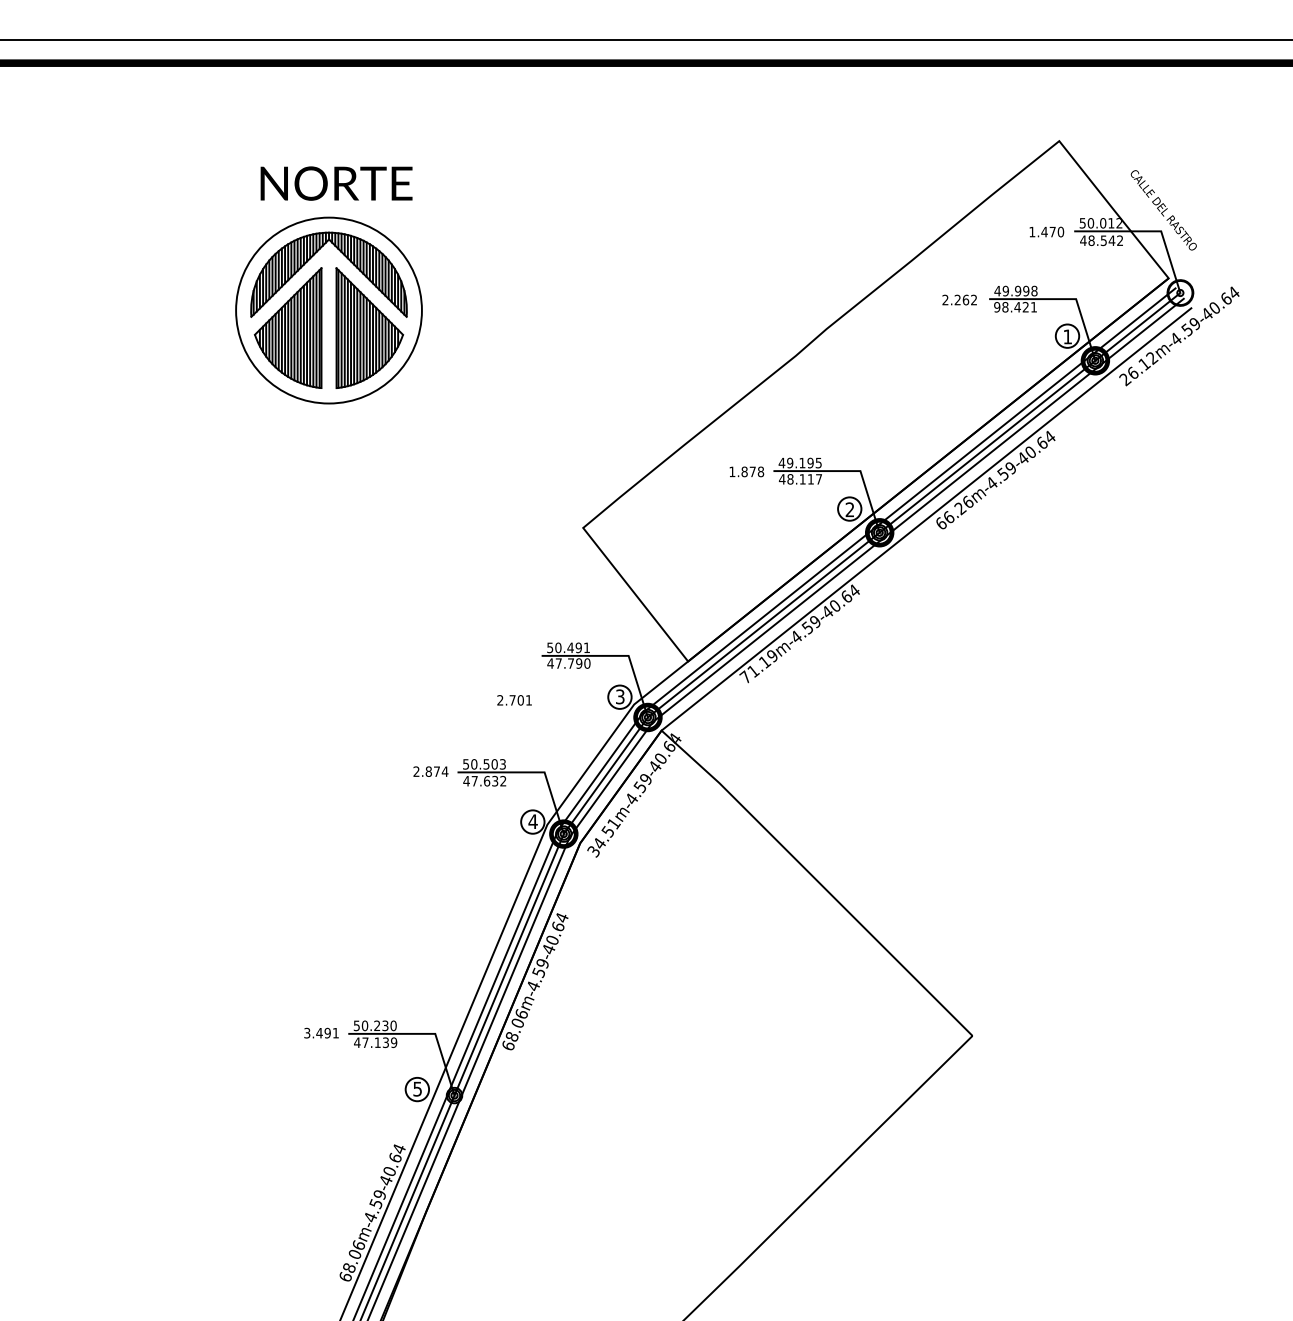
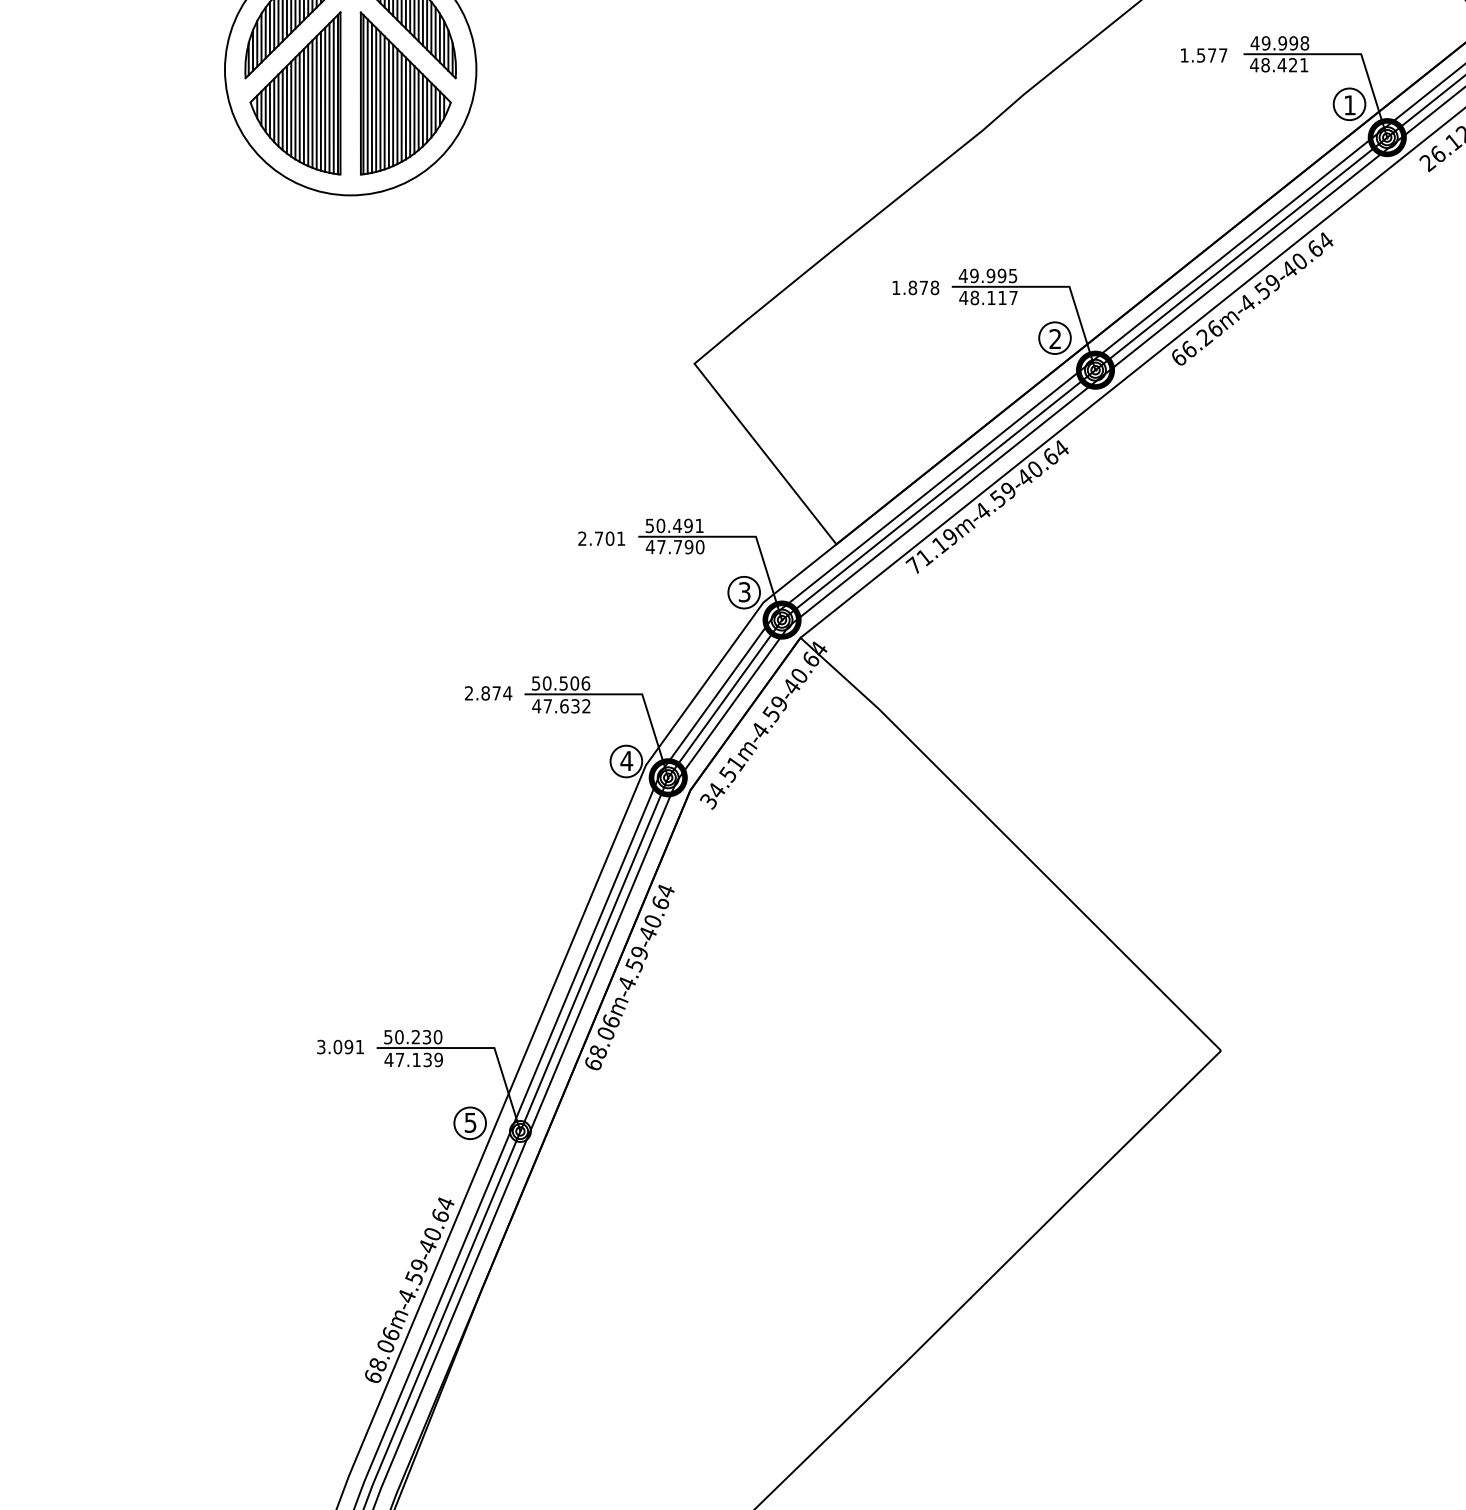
text: (959, 299) -> (1203, 54), 2.262 -> 1.577
text: (996, 307) -> (1253, 65), 98.421 -> 48.421
text: (802, 462) -> (991, 275), 49.195 -> 49.995
text: (514, 700) -> (601, 538), moved
text: (502, 764) -> (585, 683), 50.503 -> 50.506
text: (319, 1032) -> (337, 1046), 3.491 -> 3.091

